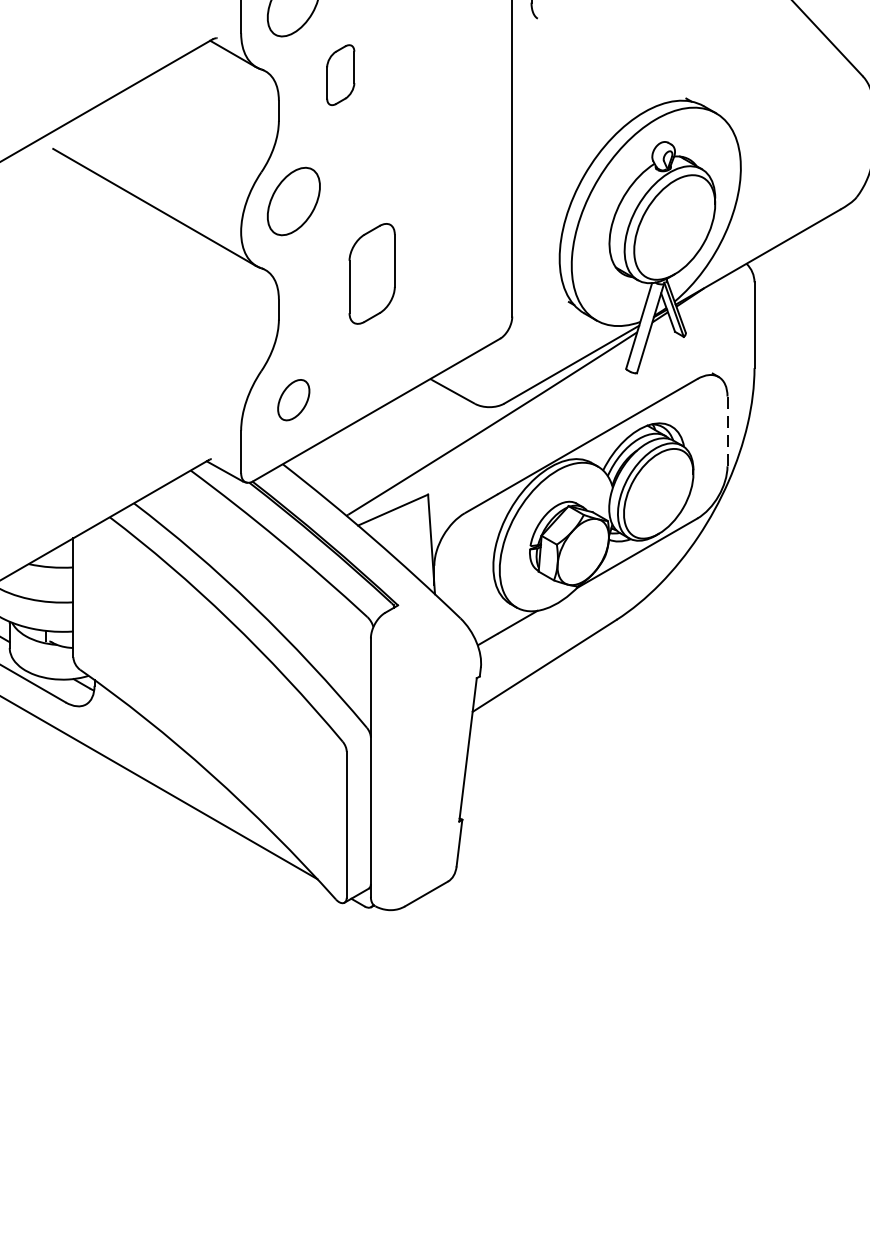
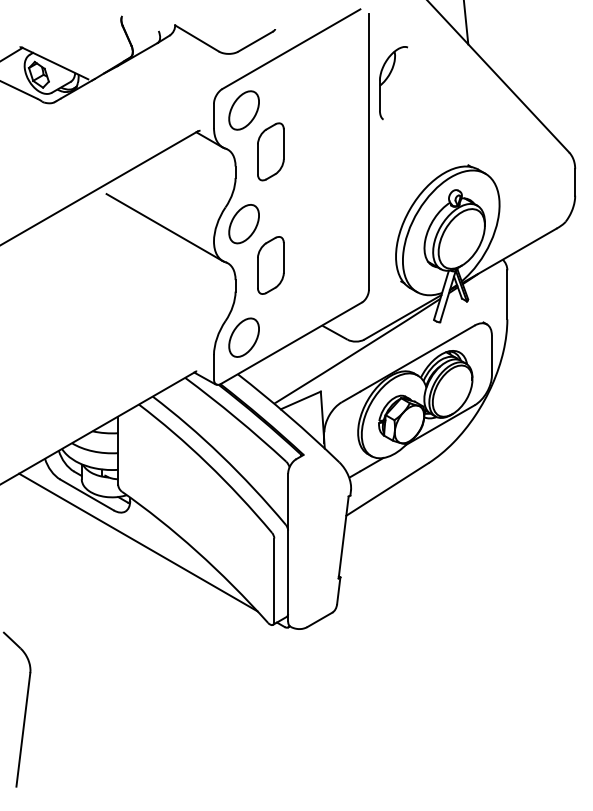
part: (340, 74) -> (270, 151), size x1.67
part: (371, 273) -> (270, 265), moved
part: (292, 399) -> (243, 337), size x1.67
line: (726, 431) -> (491, 355), dashed -> solid

